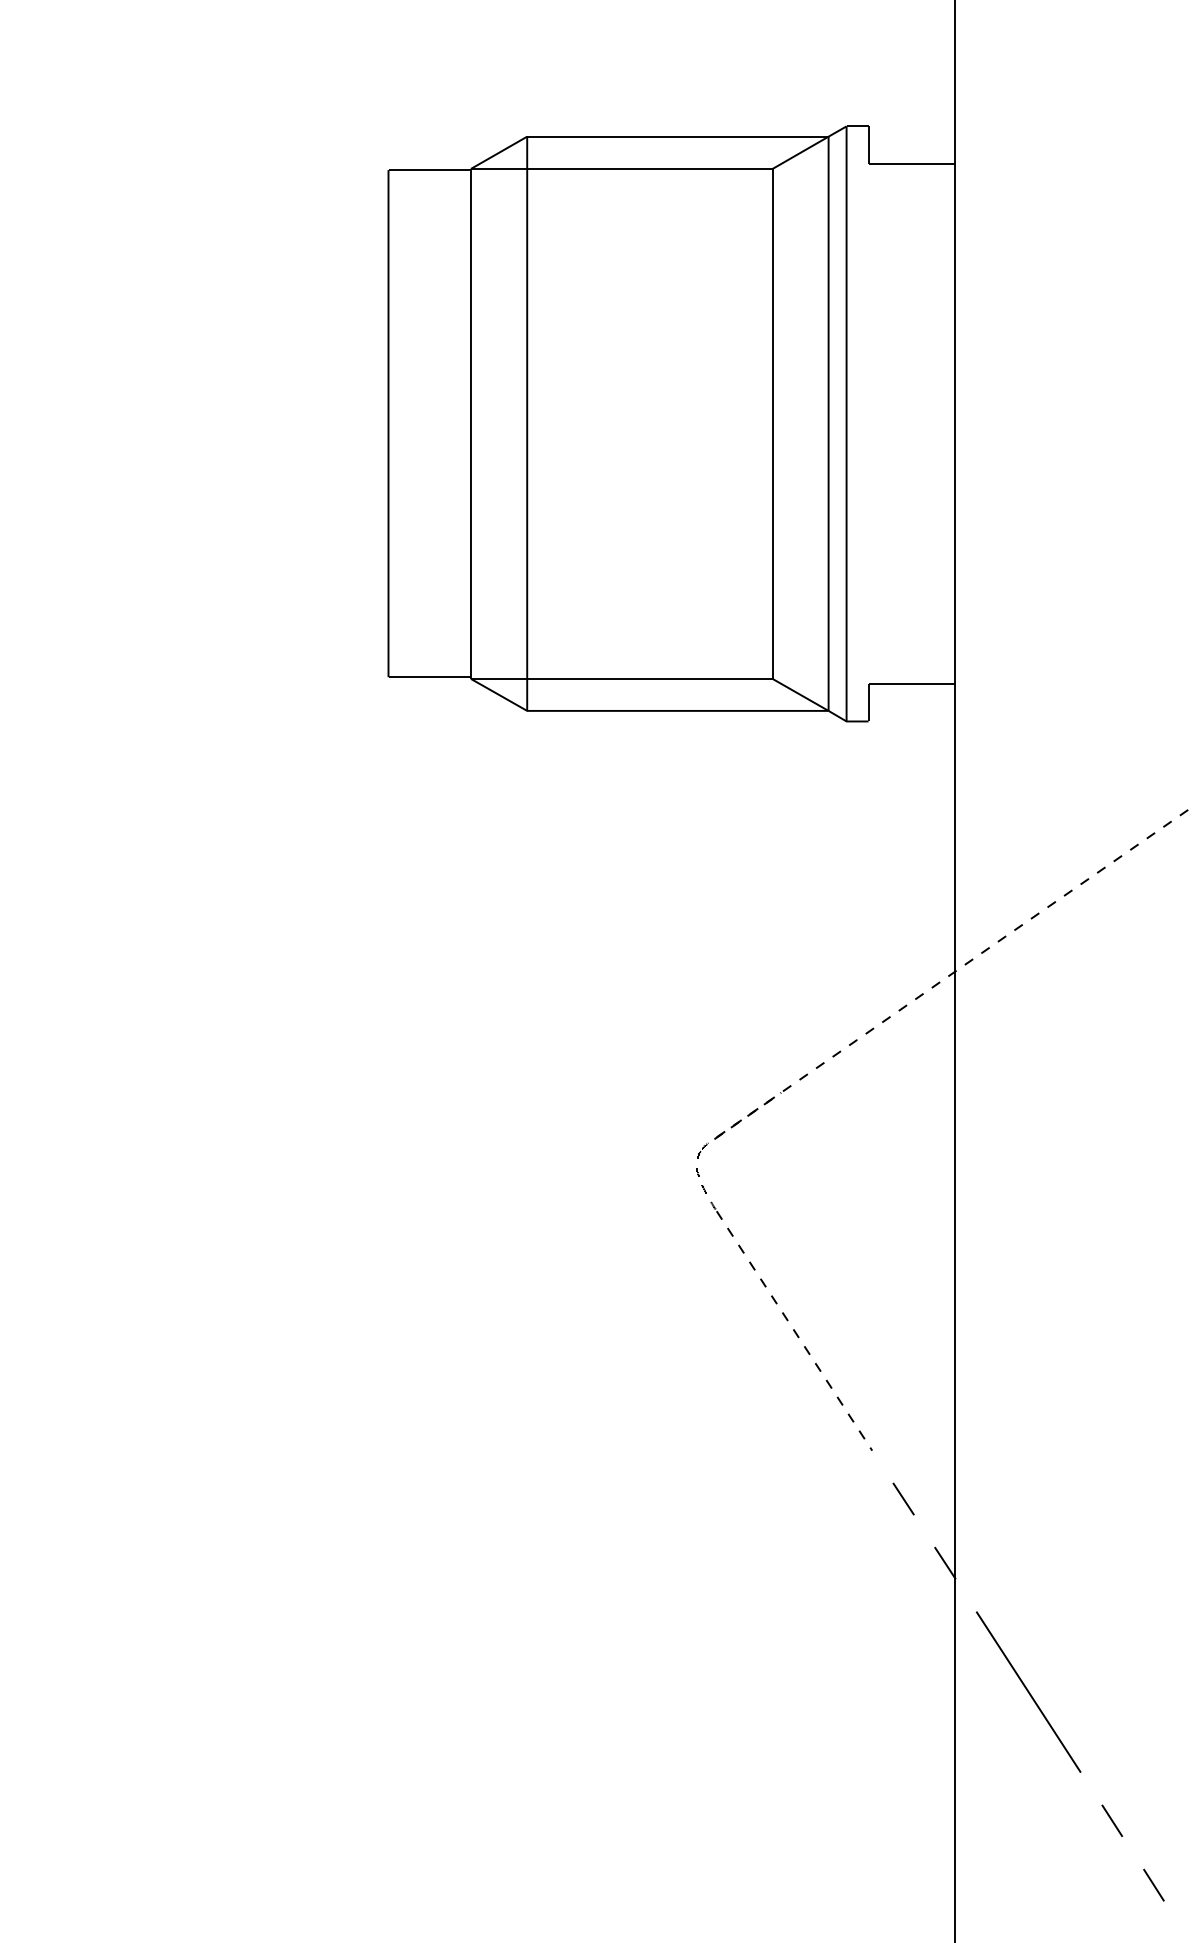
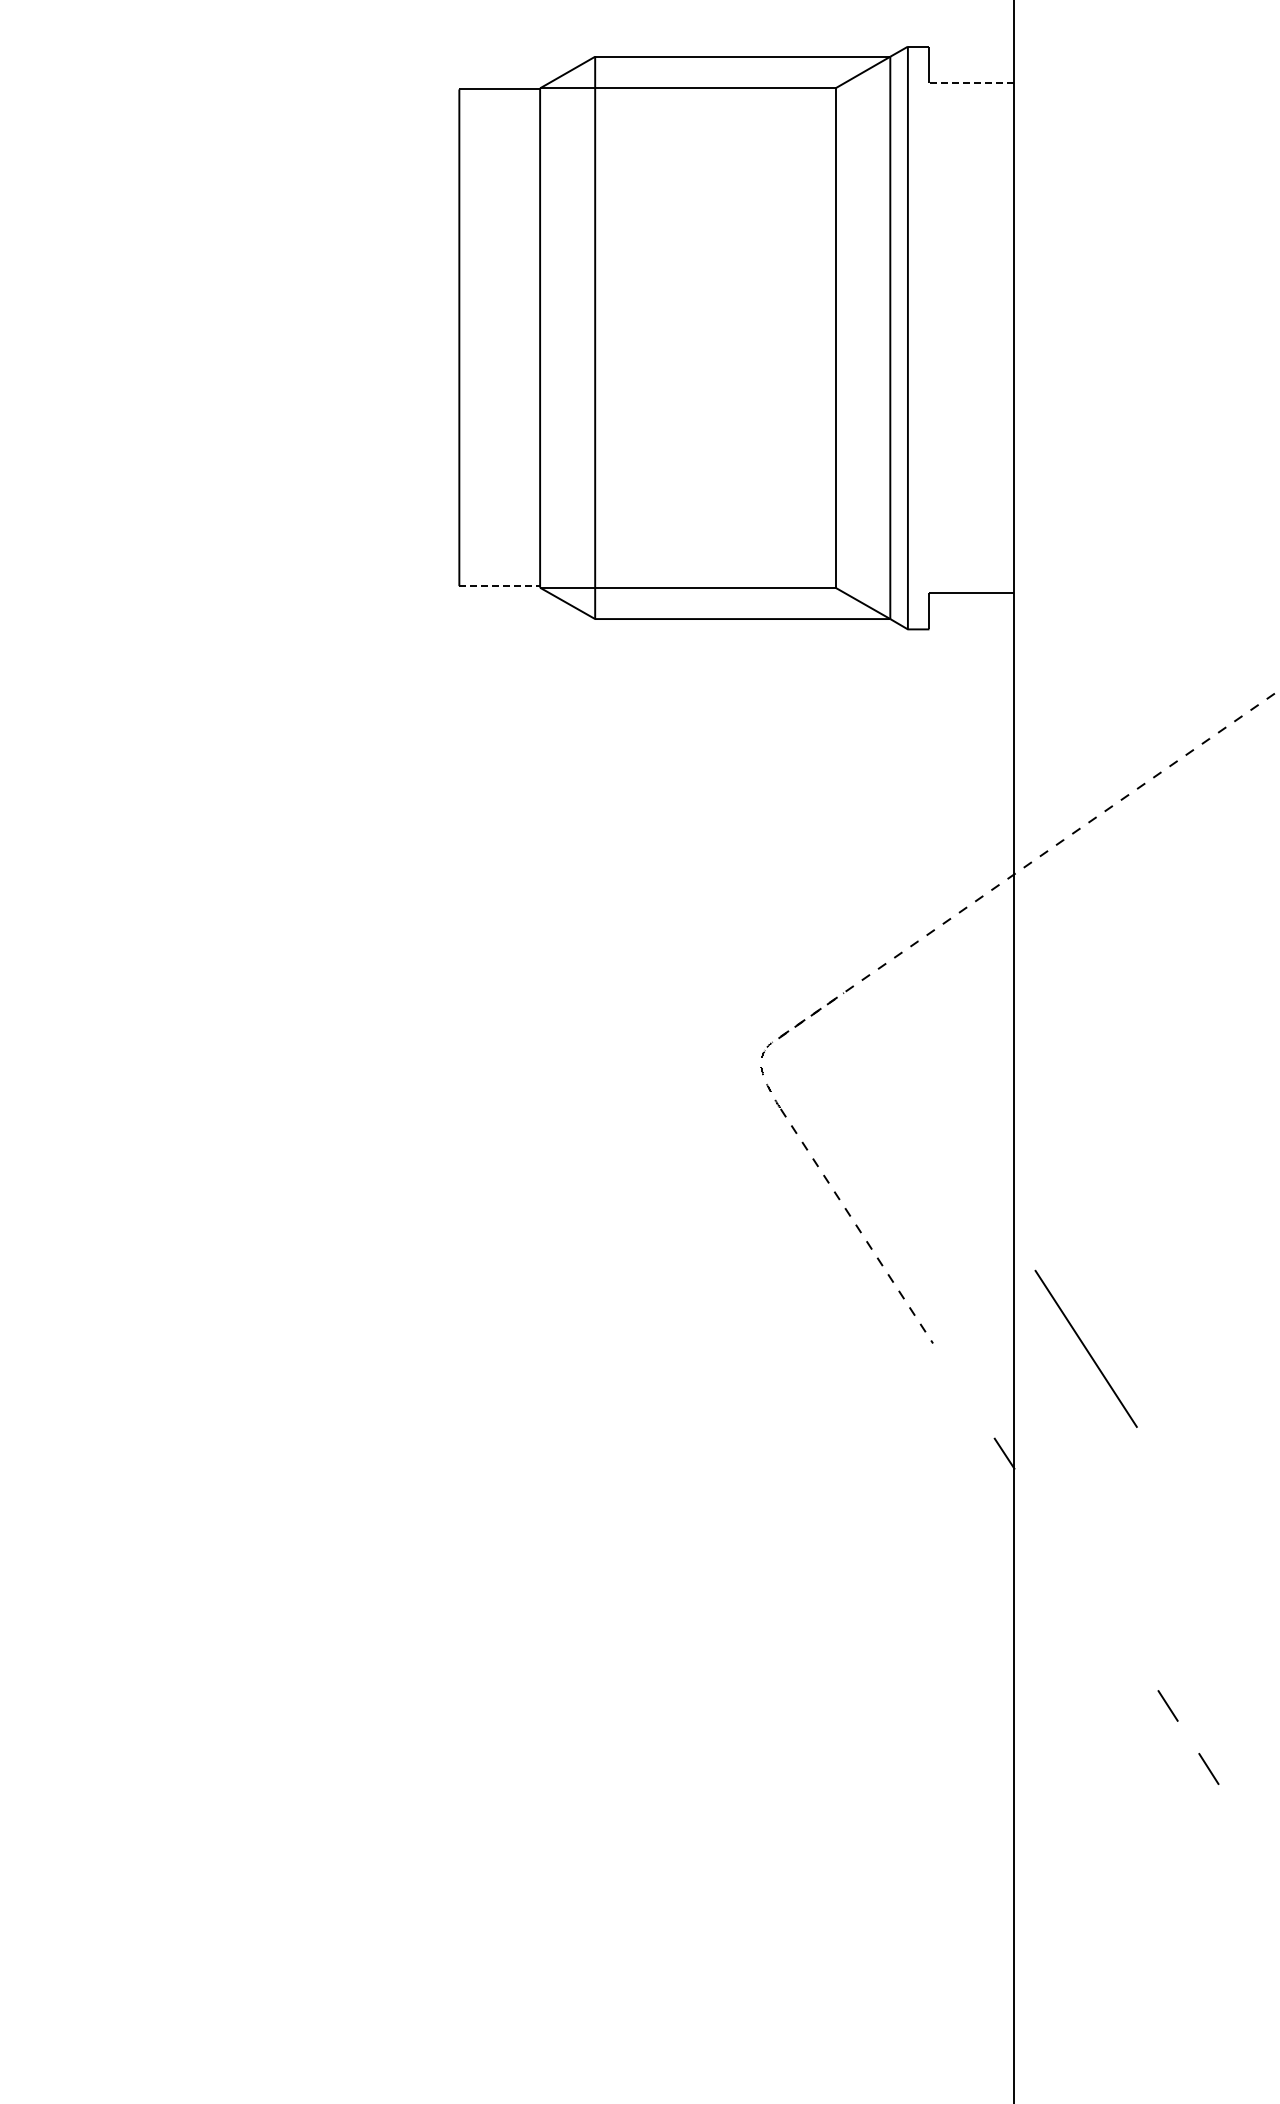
line: (911, 163) -> (971, 83), solid -> dashed
line: (430, 677) -> (500, 586), solid -> dashed
line: (903, 1498) -> (963, 1390), removed
line: (1027, 1691) -> (1085, 1348), moved

